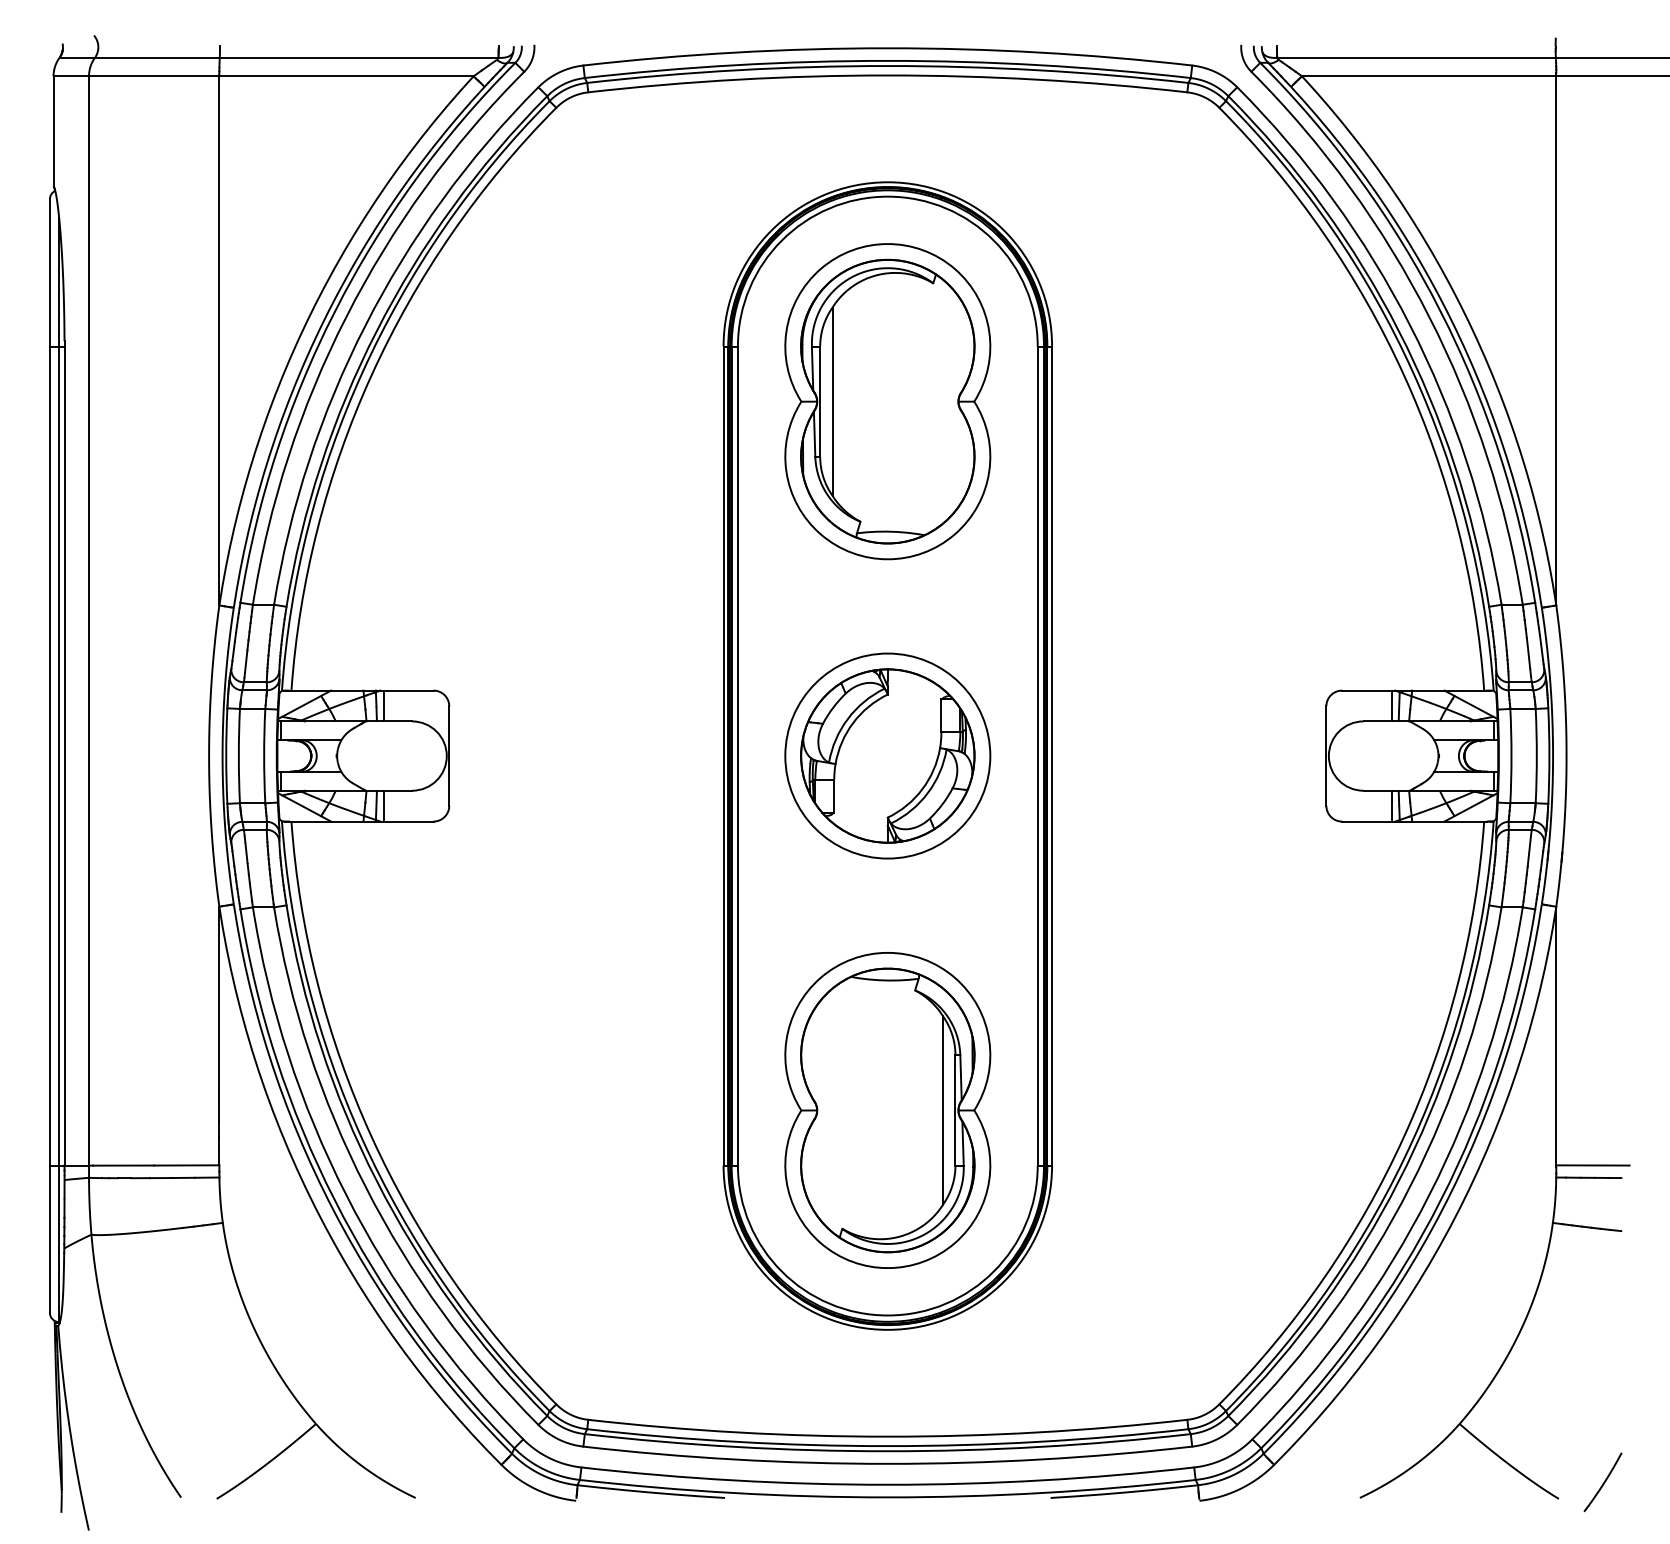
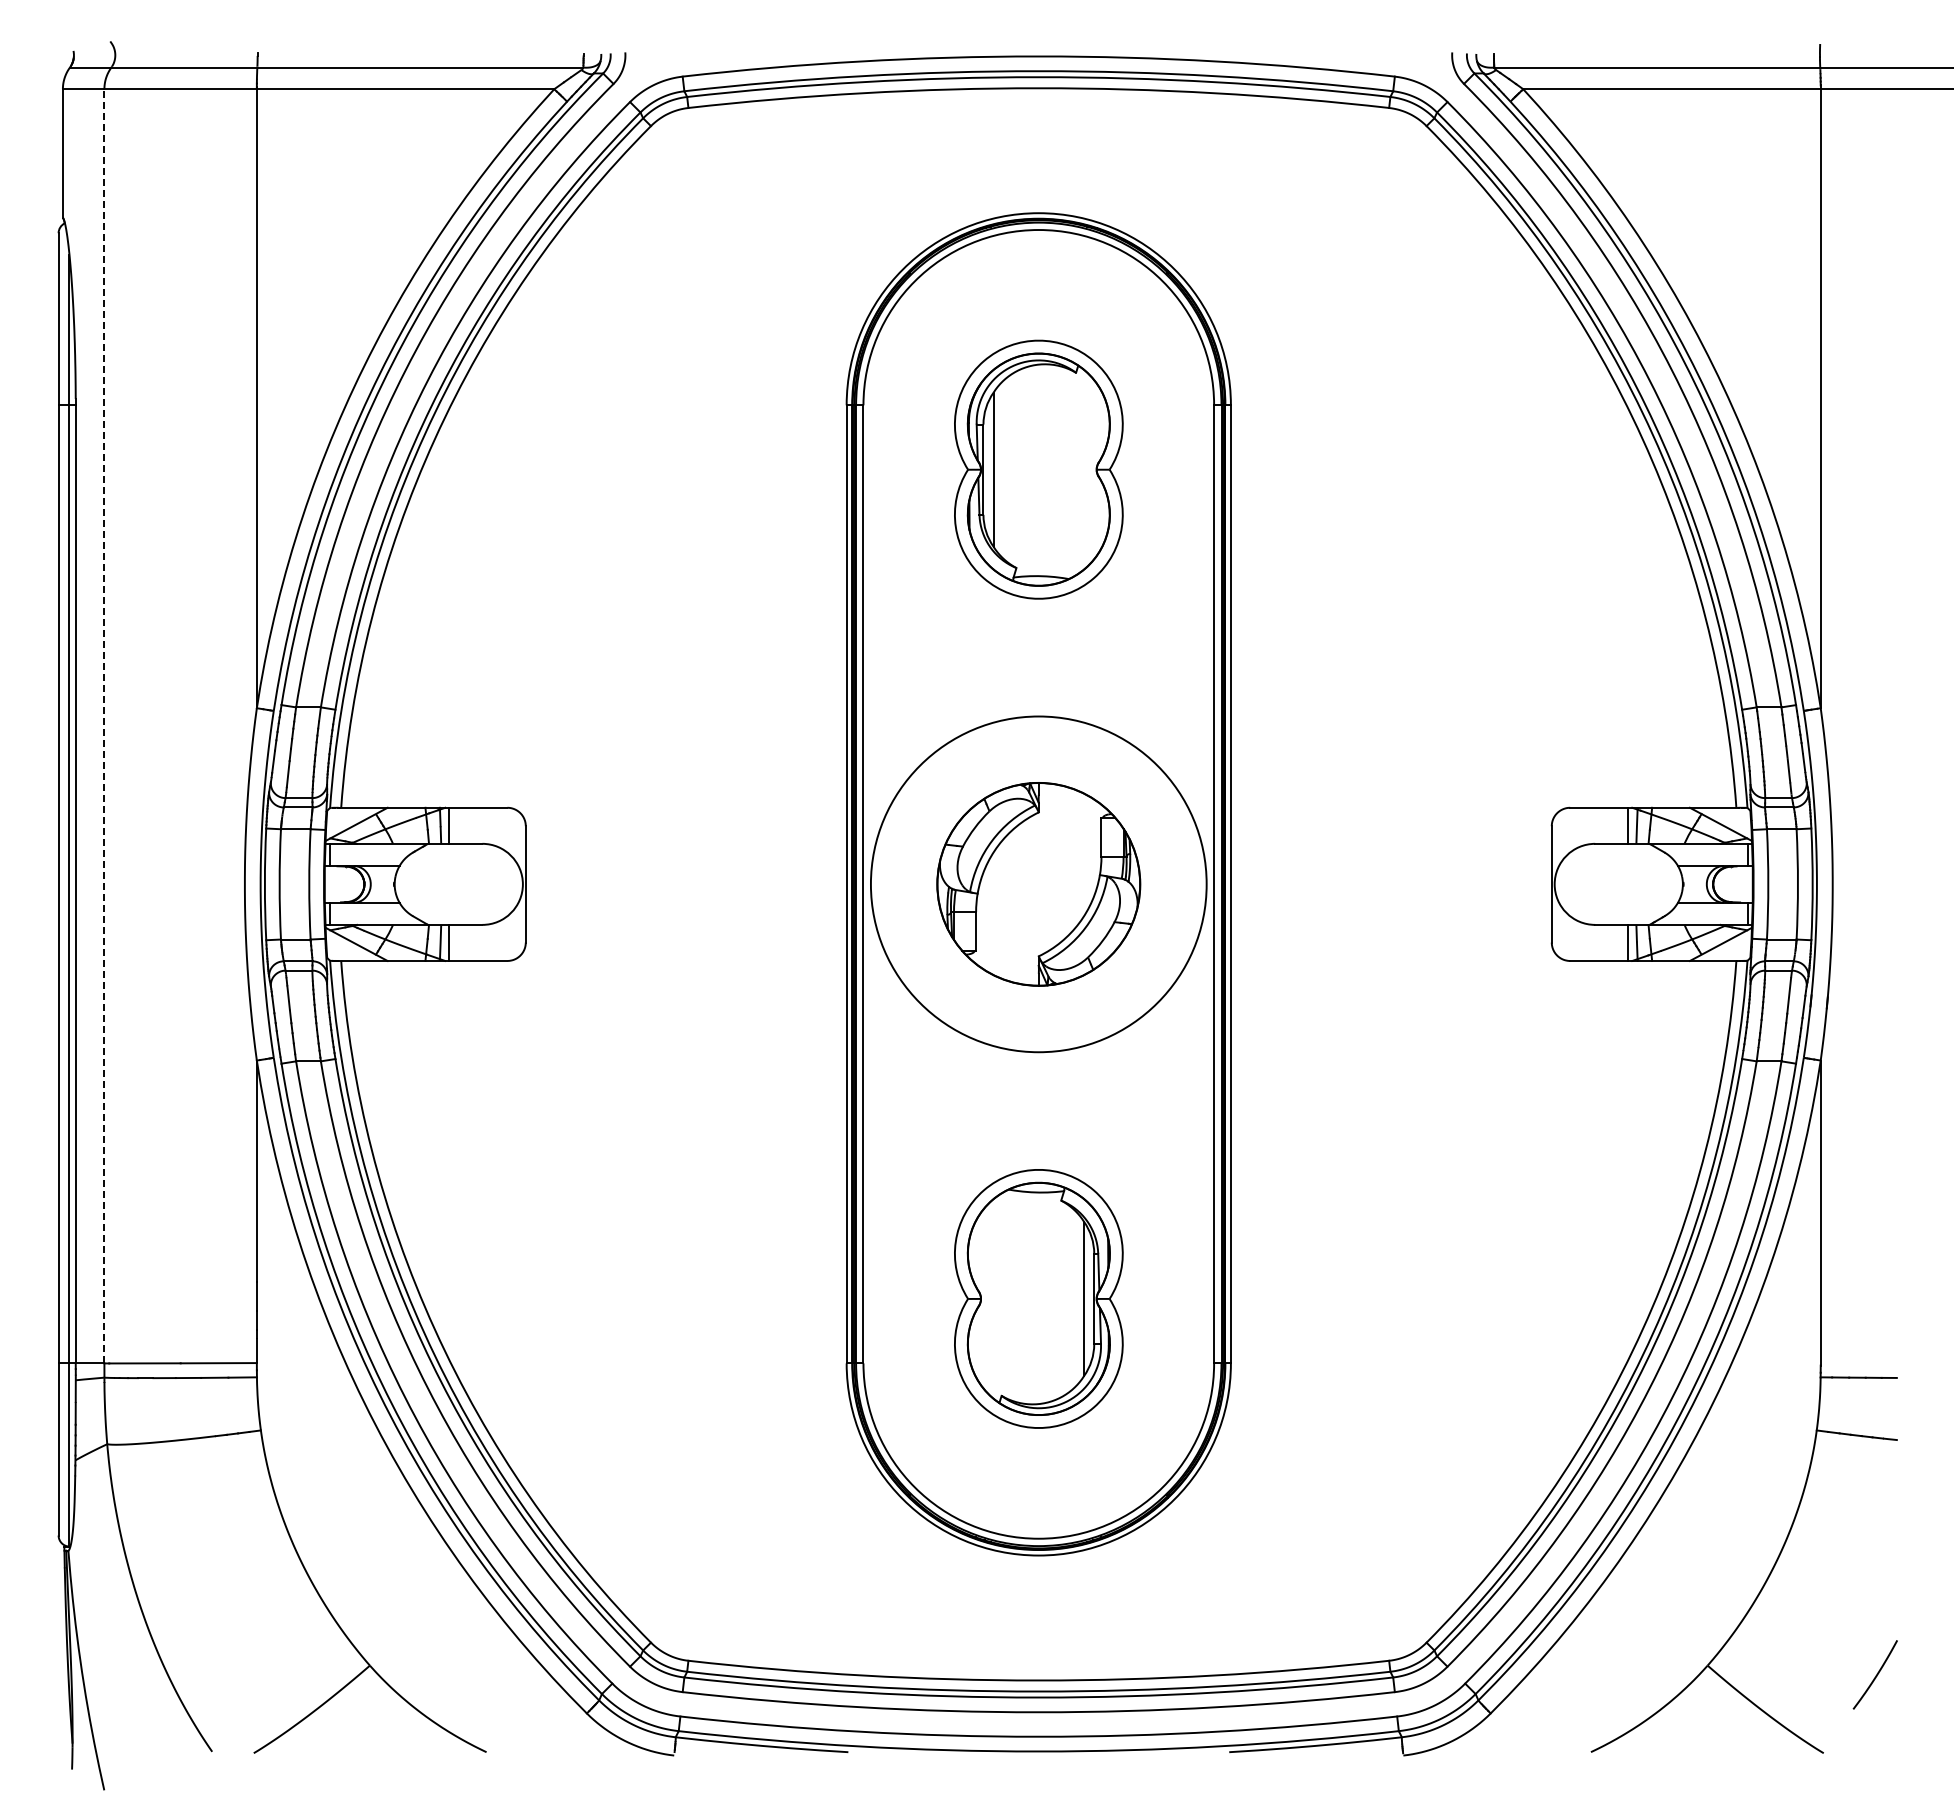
part: (887, 401) -> (1038, 469), size x0.7
line: (89, 620) -> (104, 725), solid -> dashed
circle: (887, 756) -> (1038, 884), size x1.4
part: (887, 1110) -> (1038, 1298), size x0.7
line: (1592, 1165) -> (1863, 1363), removed
curve: (1603, 1482) -> (1875, 1675), moved

